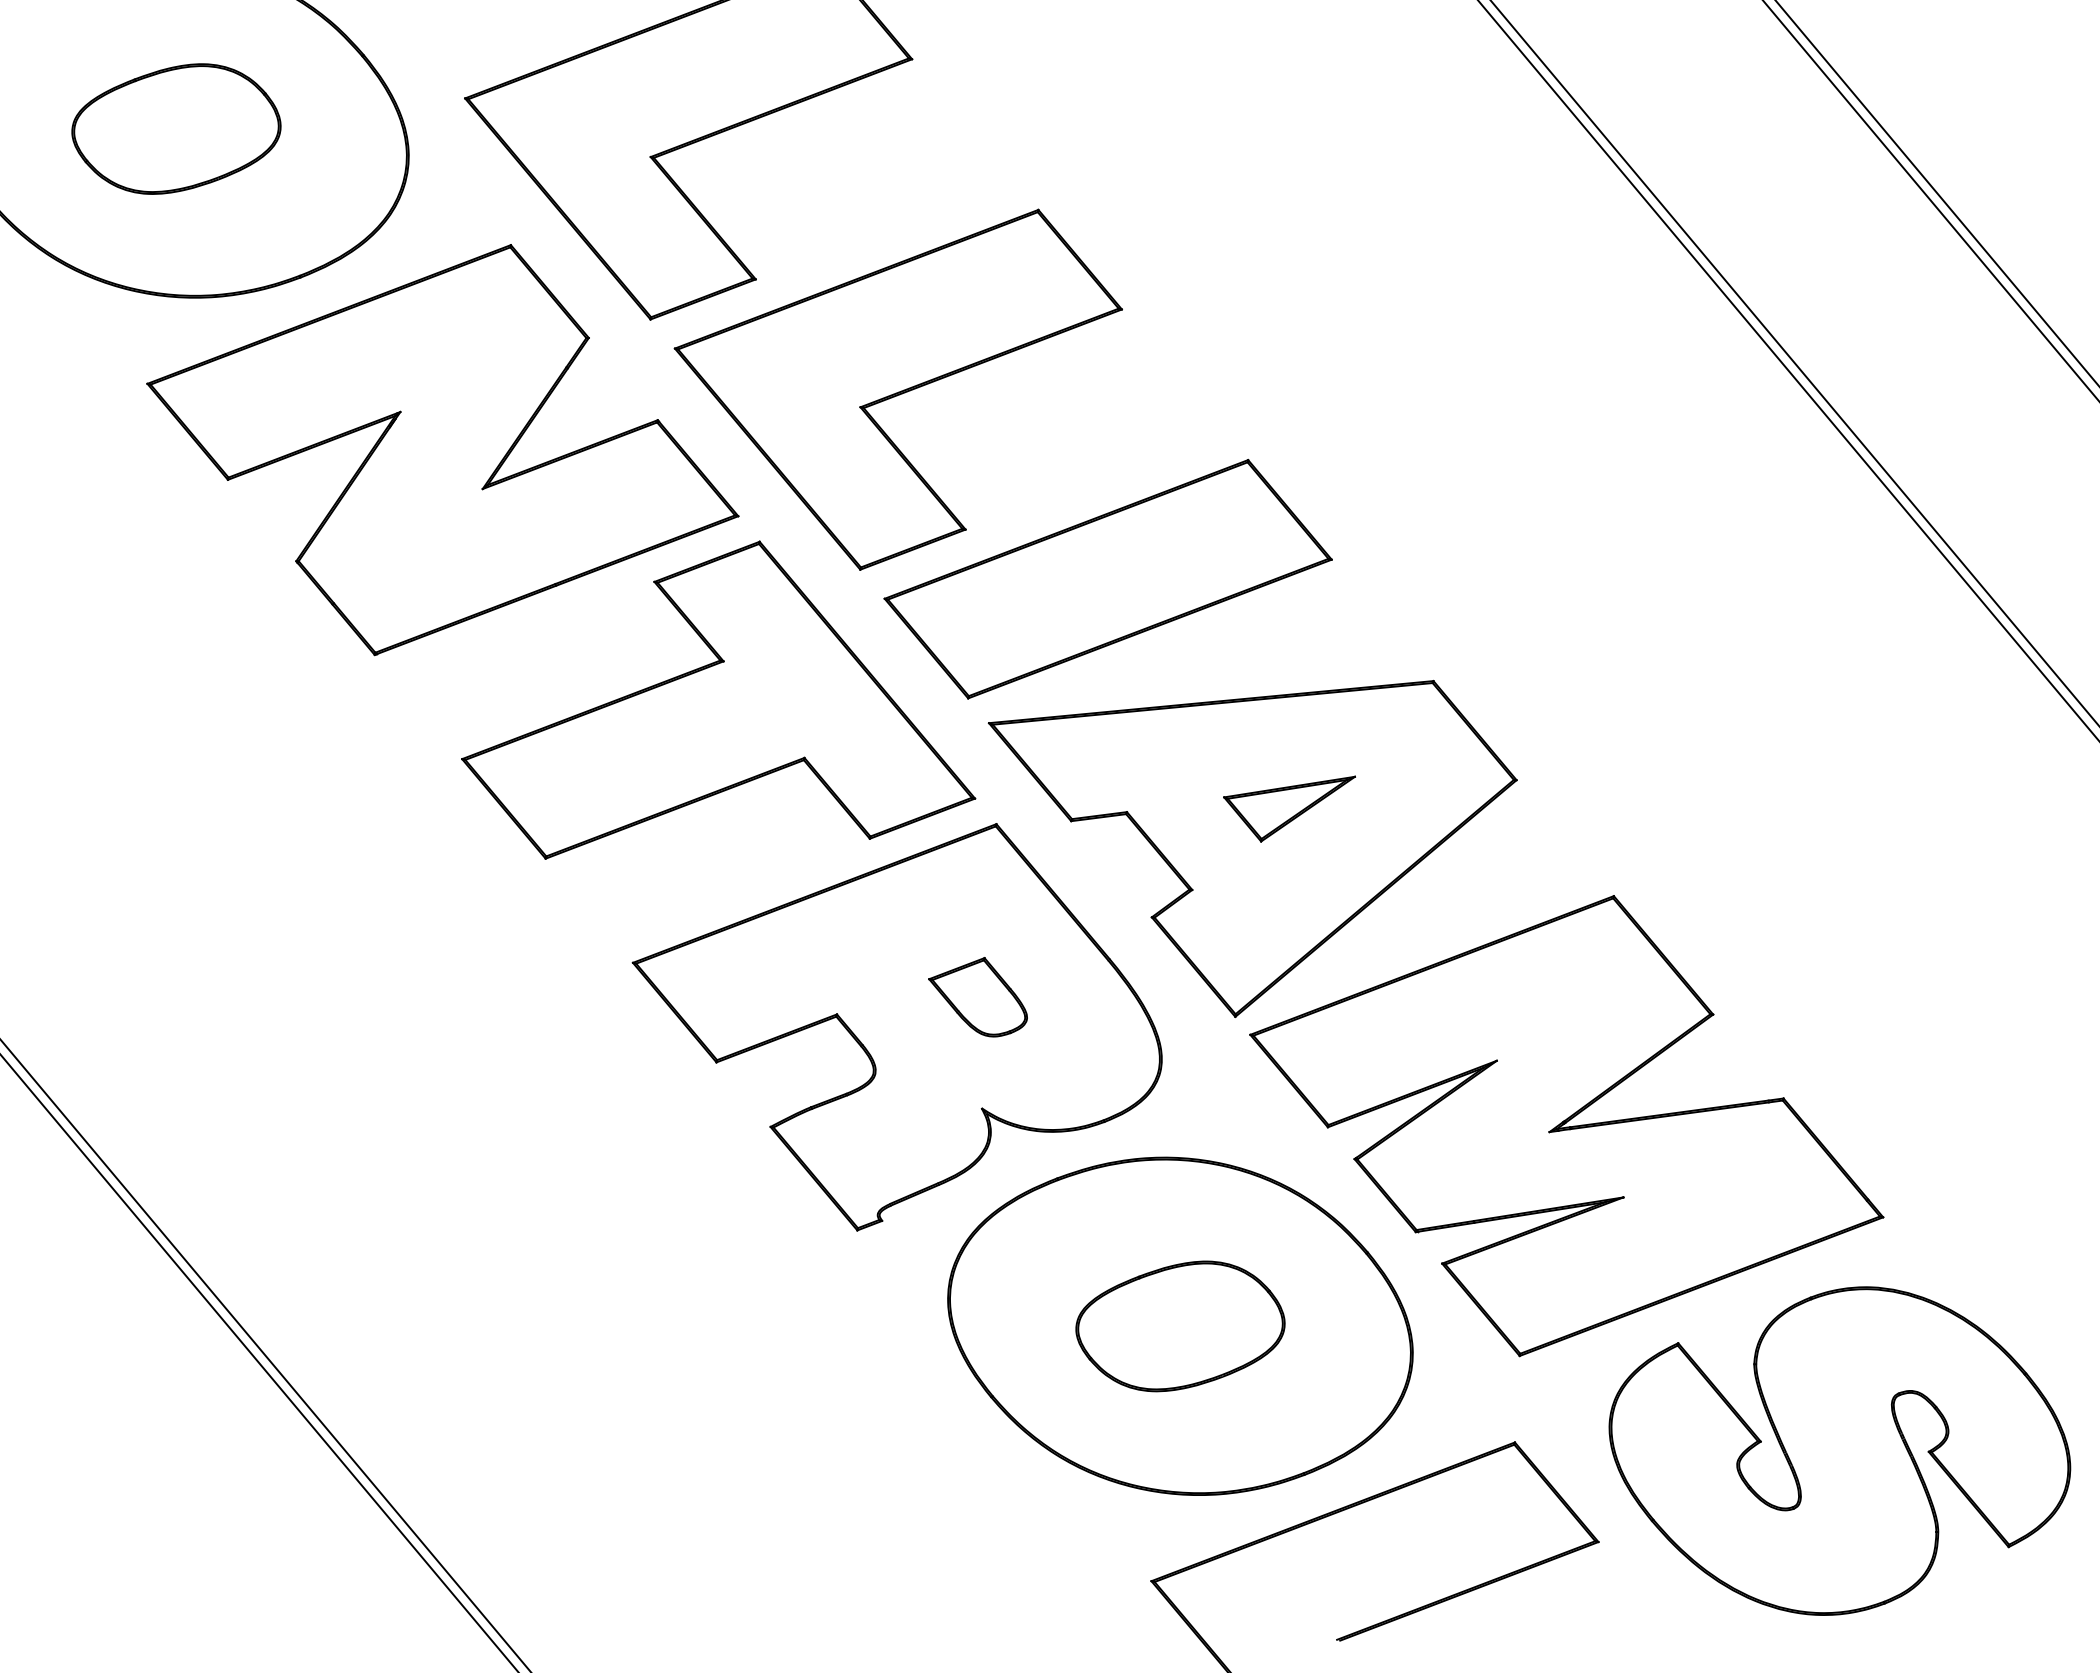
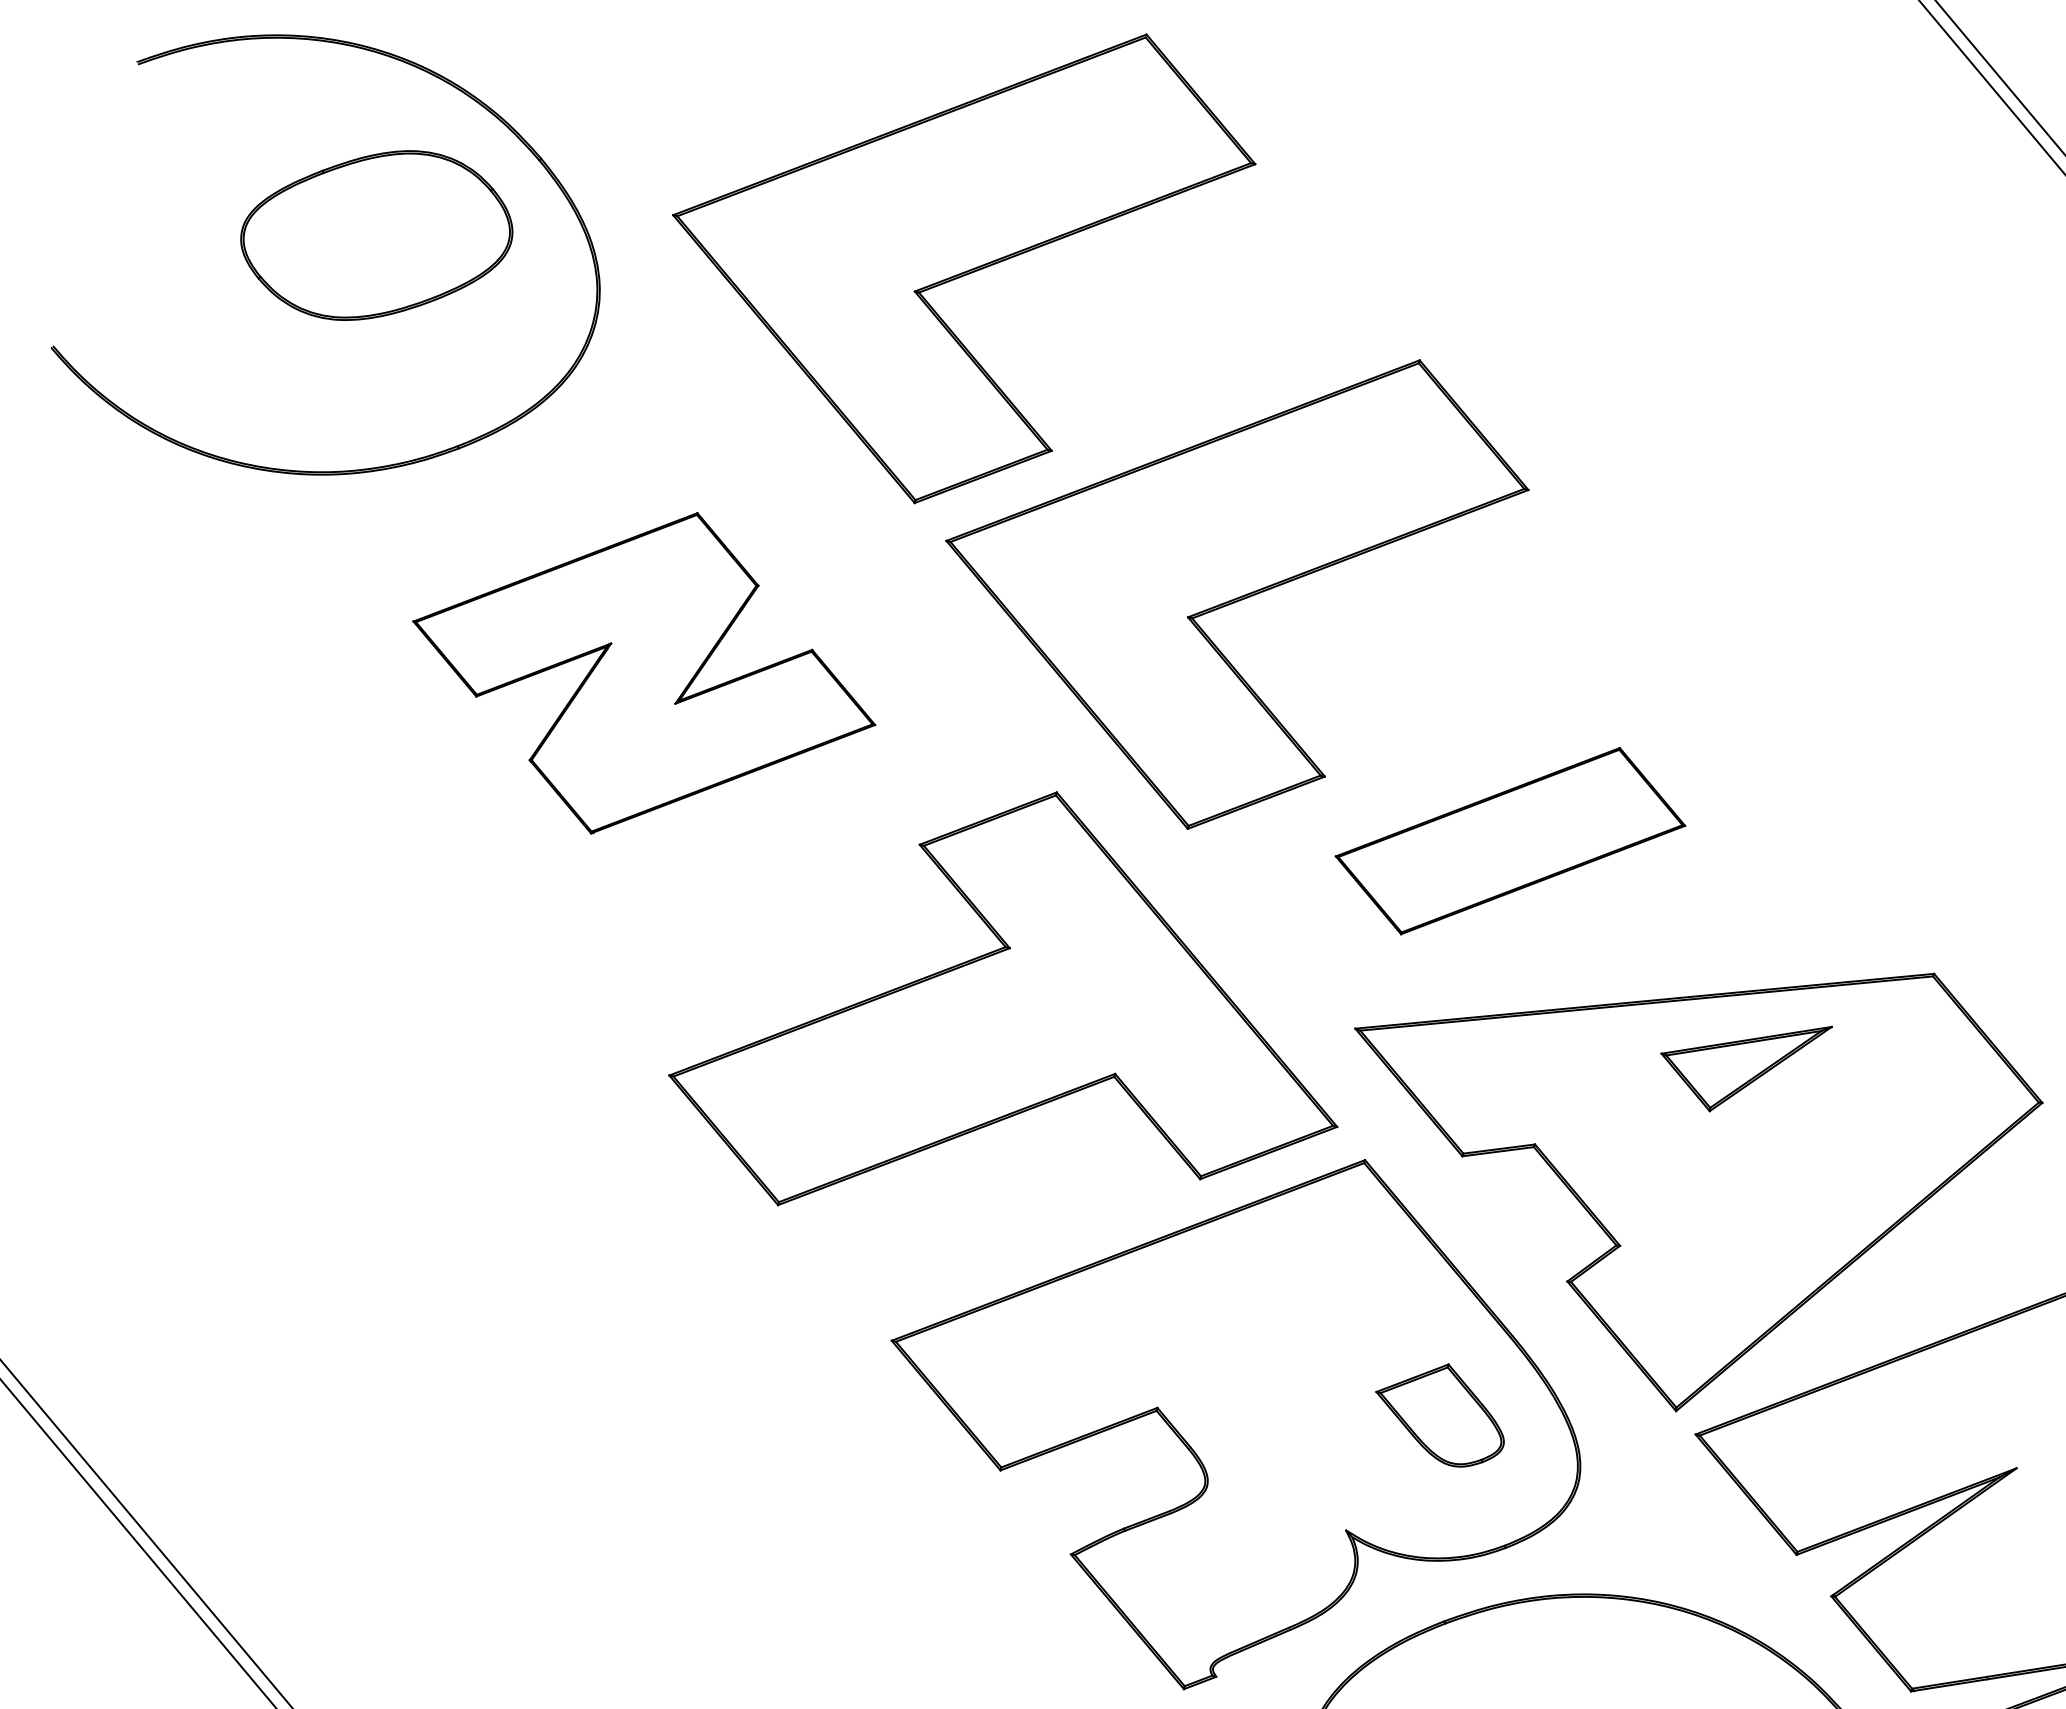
part: (176, 128) -> (376, 234), moved
part: (442, 450) -> (643, 673), size x0.6
part: (1107, 578) -> (1509, 840), size x0.6
part: (1289, 808) -> (1746, 1068), moved
part: (977, 997) -> (1439, 1415), moved

